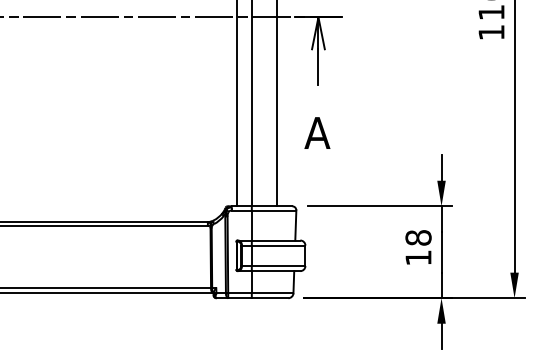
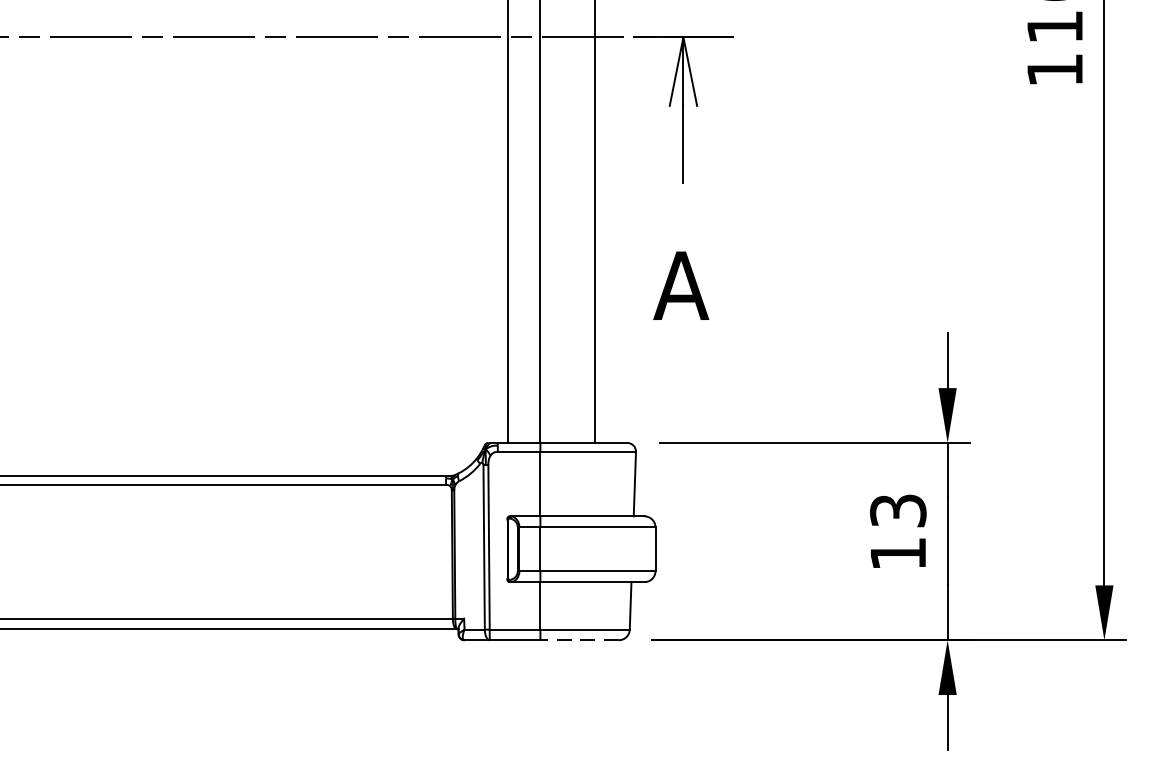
text: (418, 237) -> (898, 509), 18 -> 13
line: (269, 298) -> (578, 640), solid -> dashed

